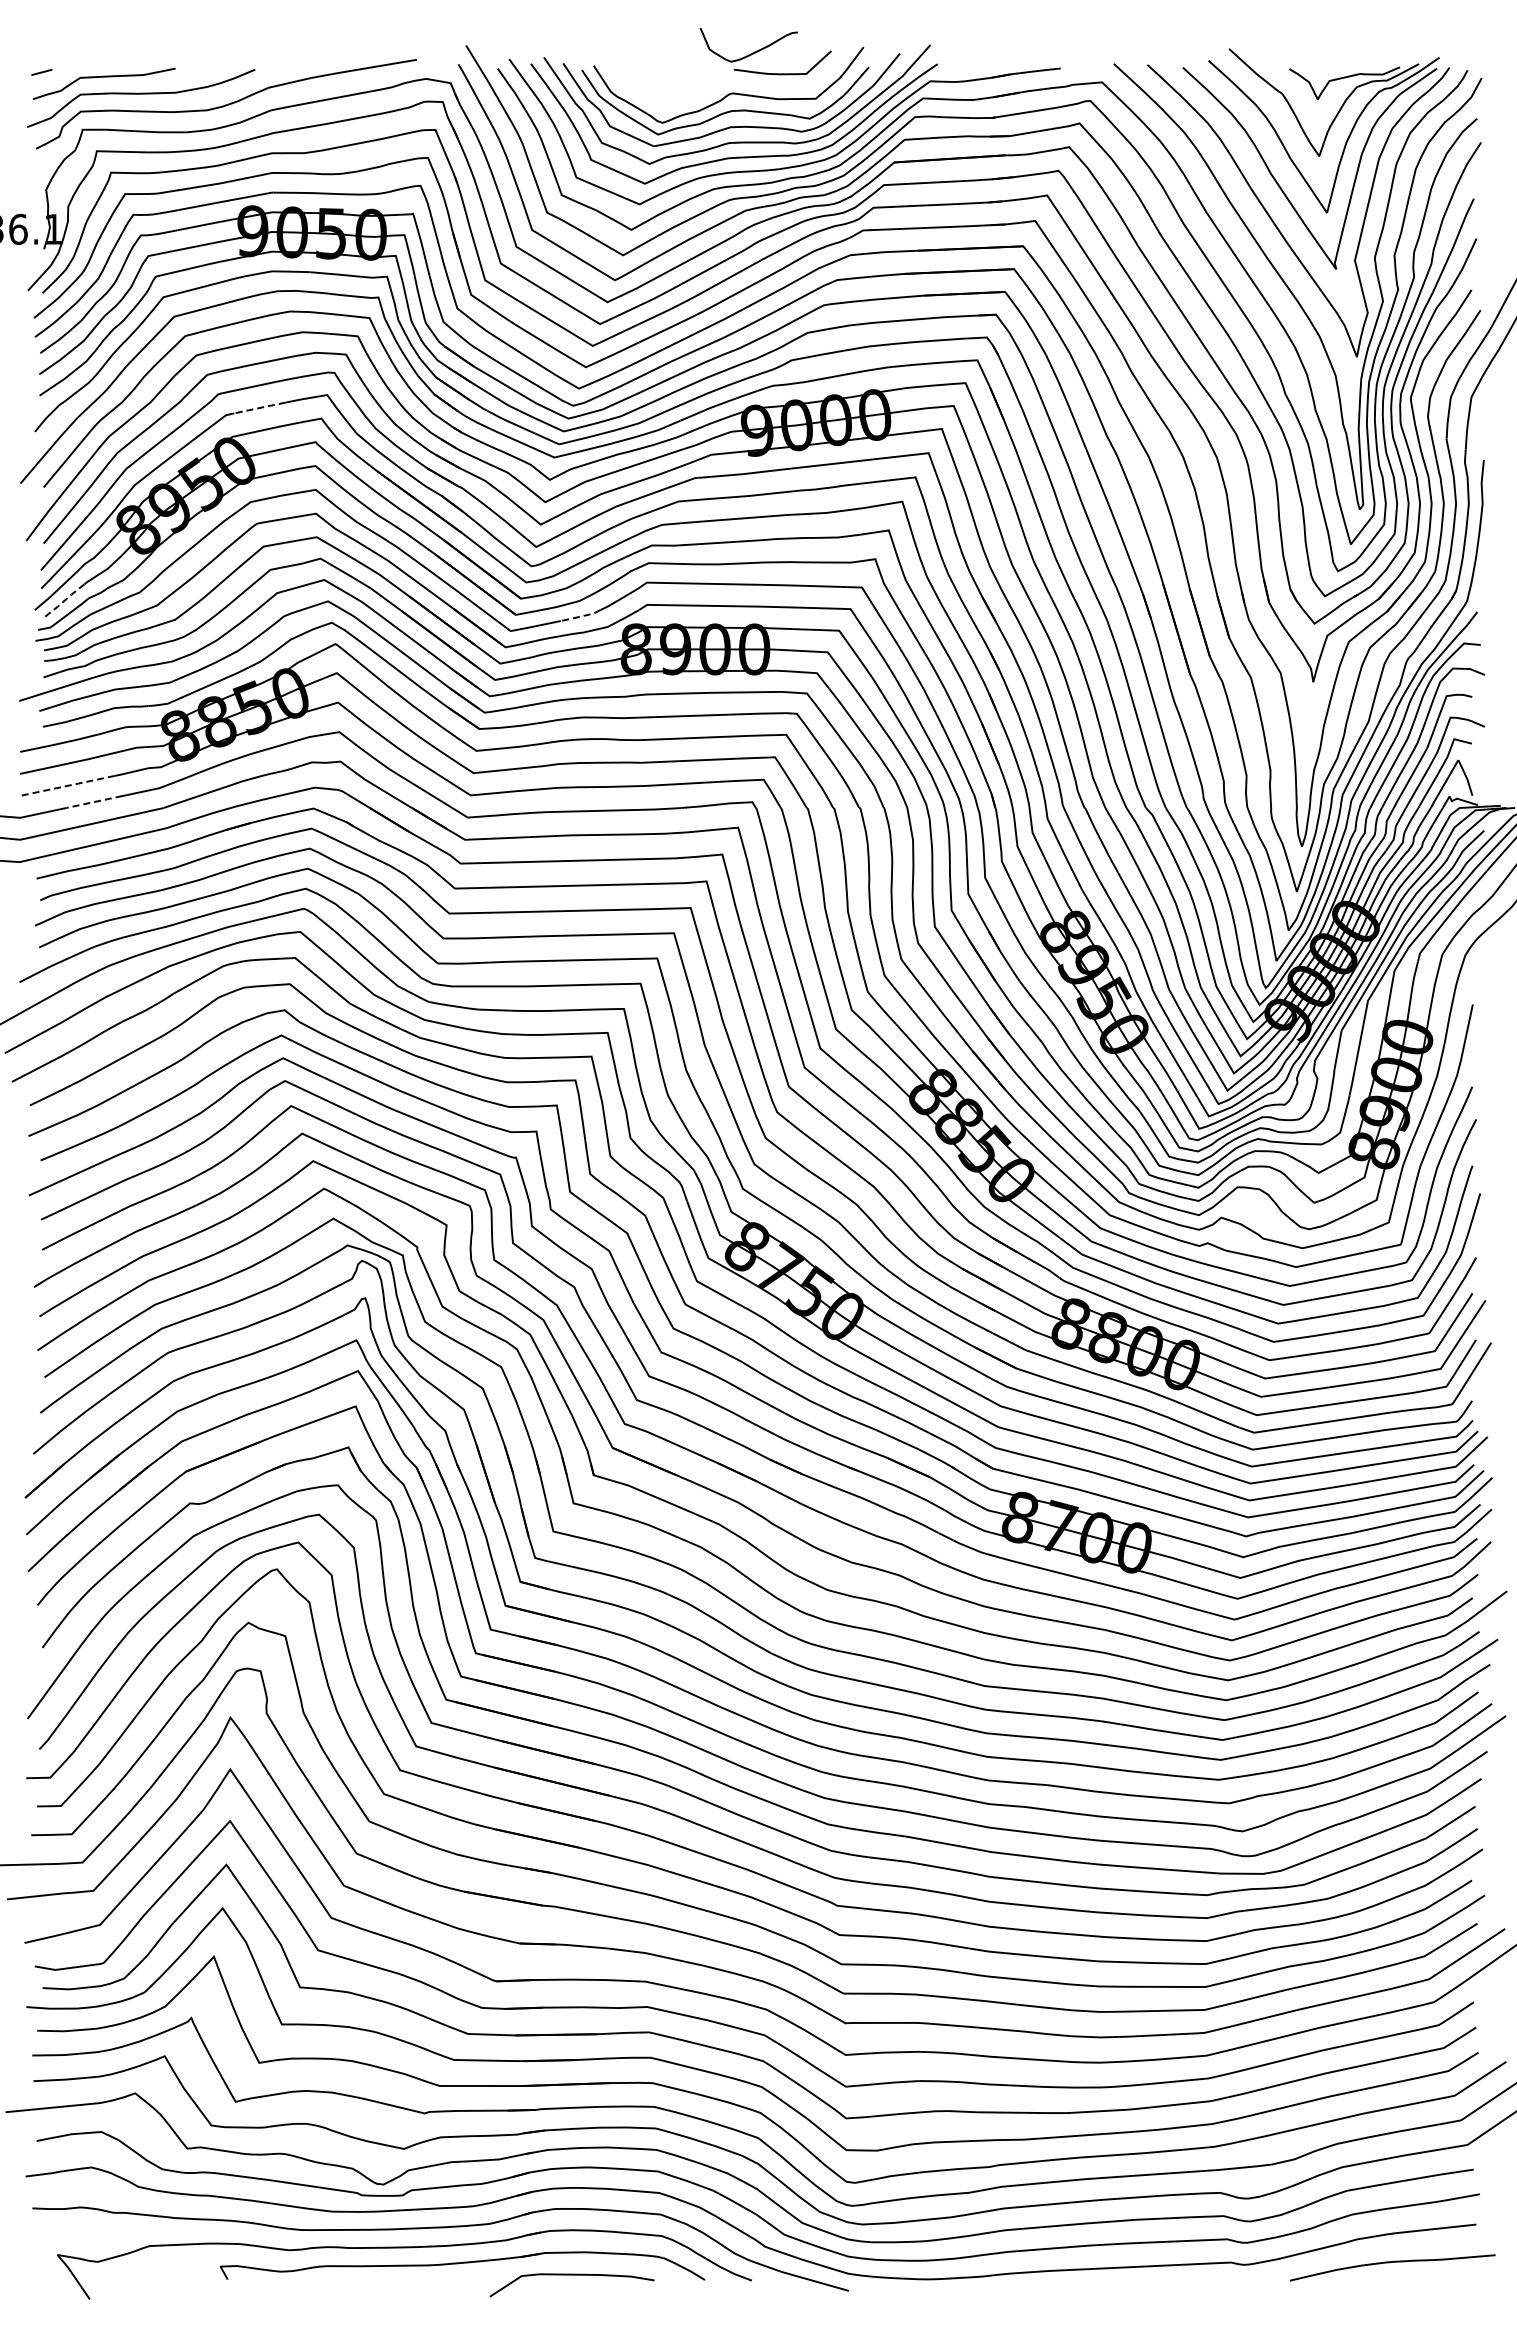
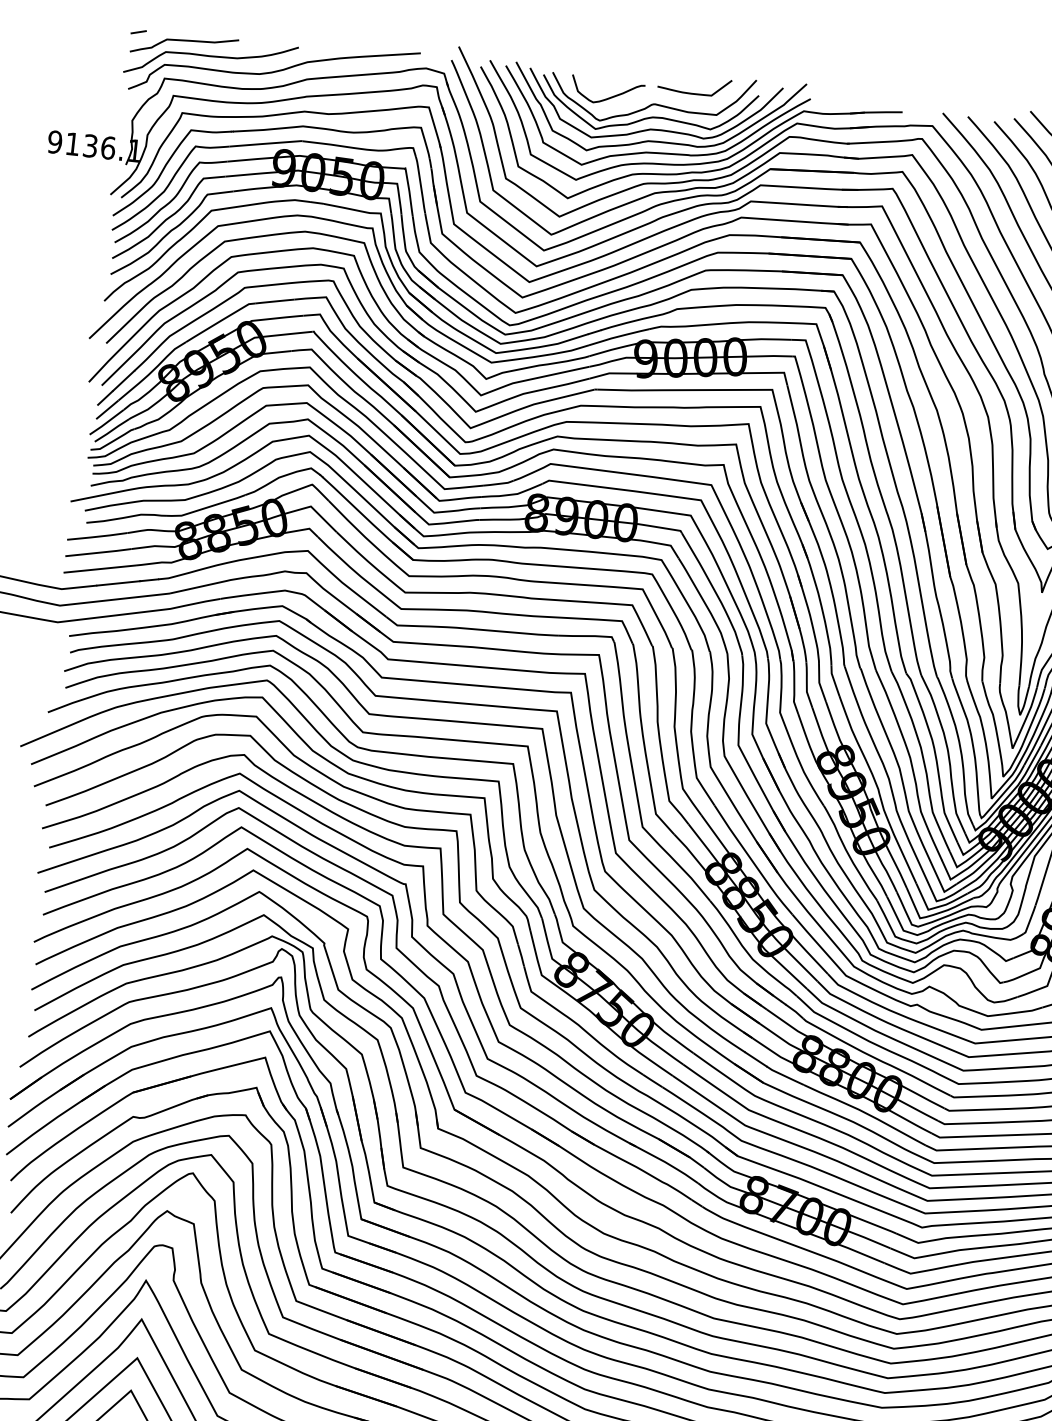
curve: (752, 52) -> (609, 97), moved
line: (259, 408) -> (274, 301), dashed -> solid
line: (63, 601) -> (111, 430), dashed -> solid
line: (581, 616) -> (498, 483), dashed -> solid
line: (66, 786) -> (99, 569), dashed -> solid
line: (94, 802) -> (118, 583), dashed -> solid

